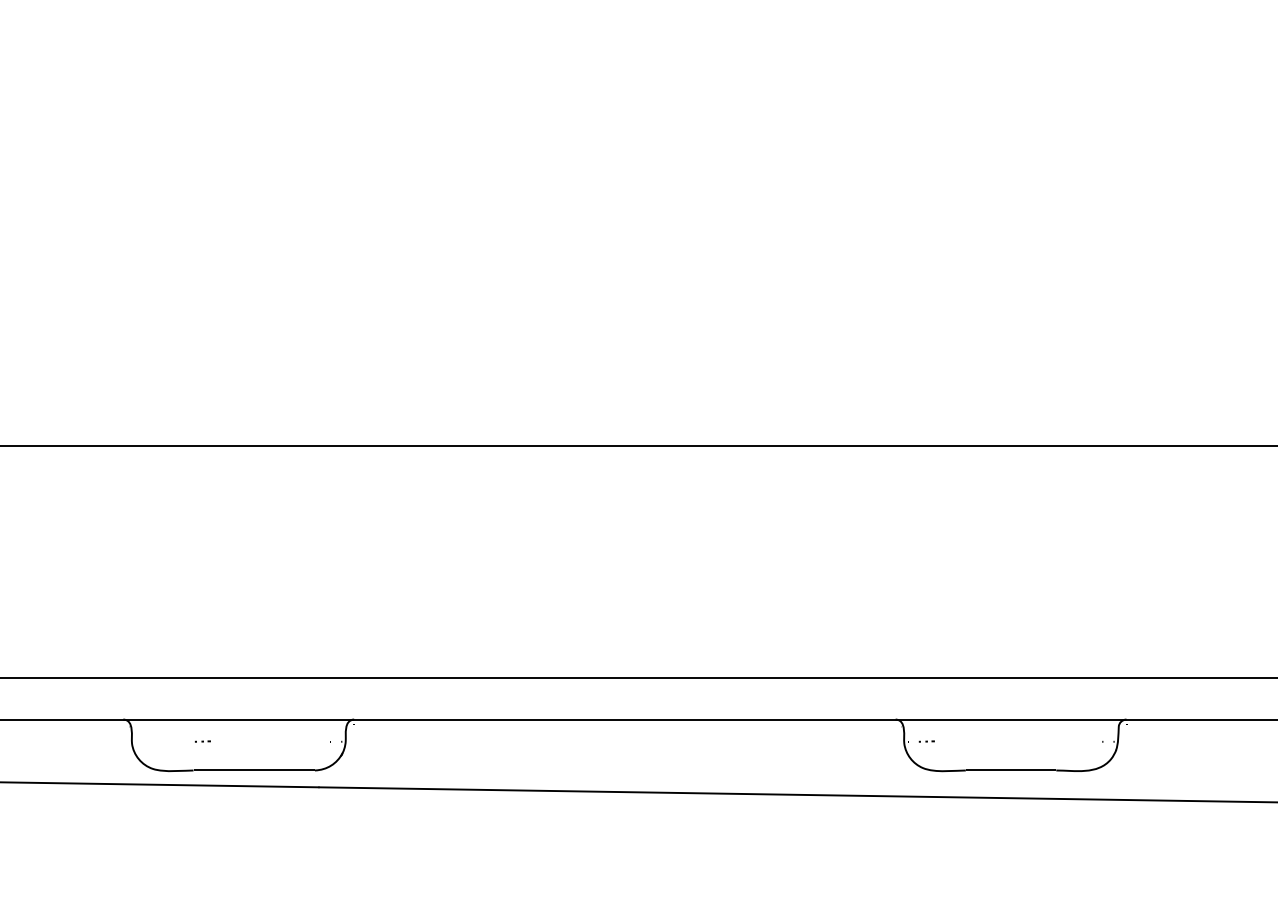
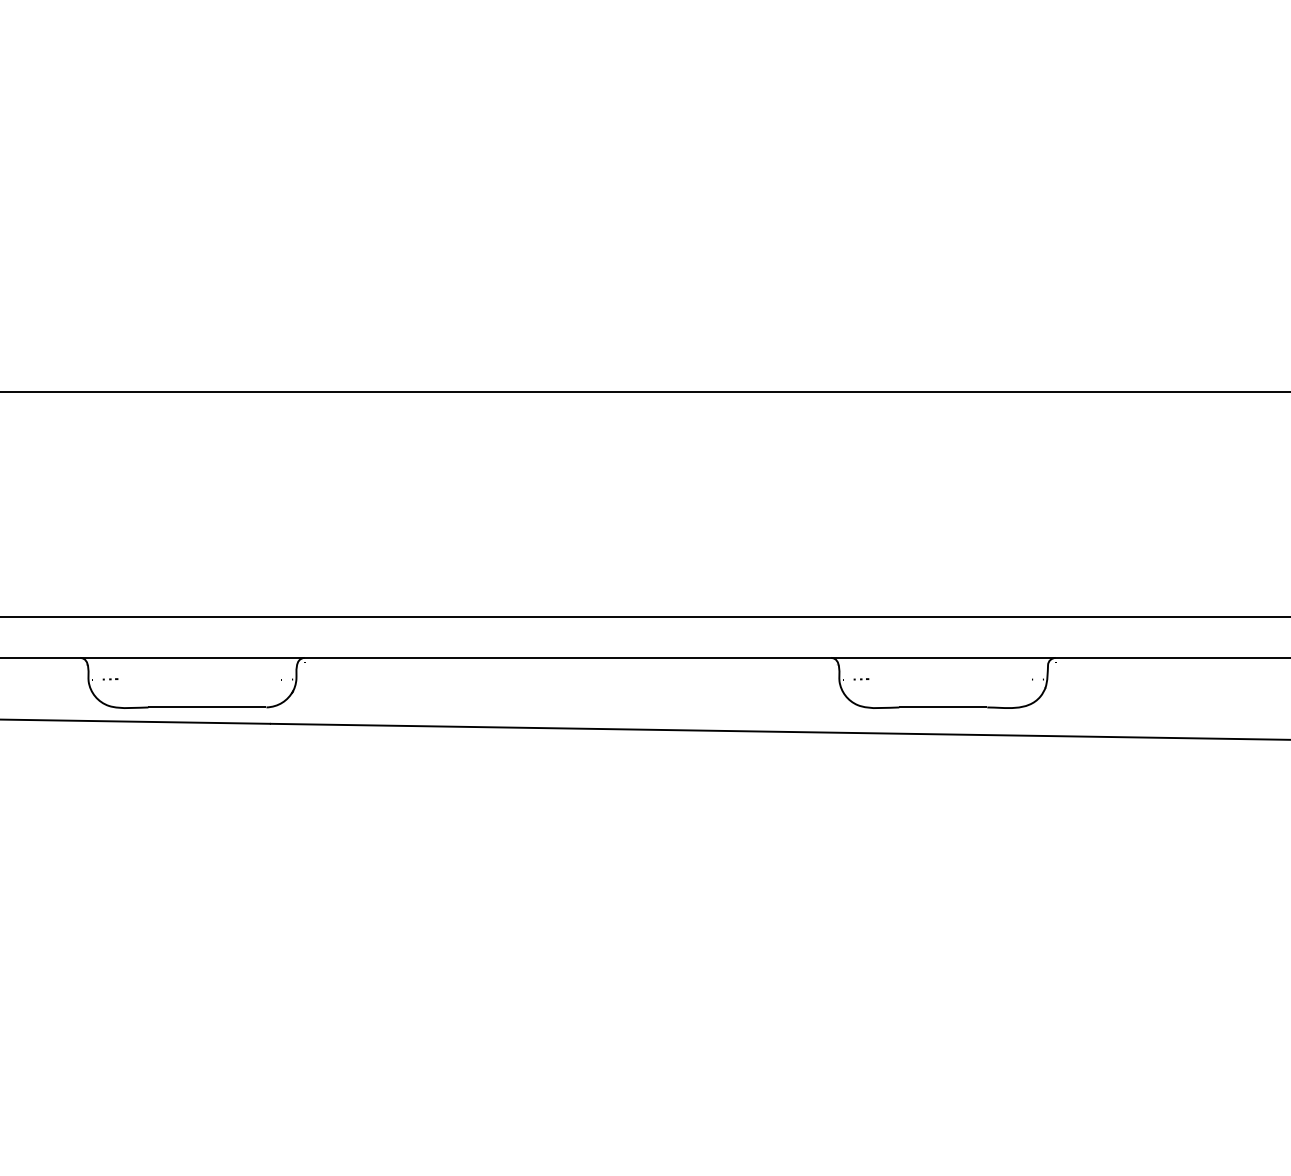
part: (202, 741) -> (110, 679), moved

